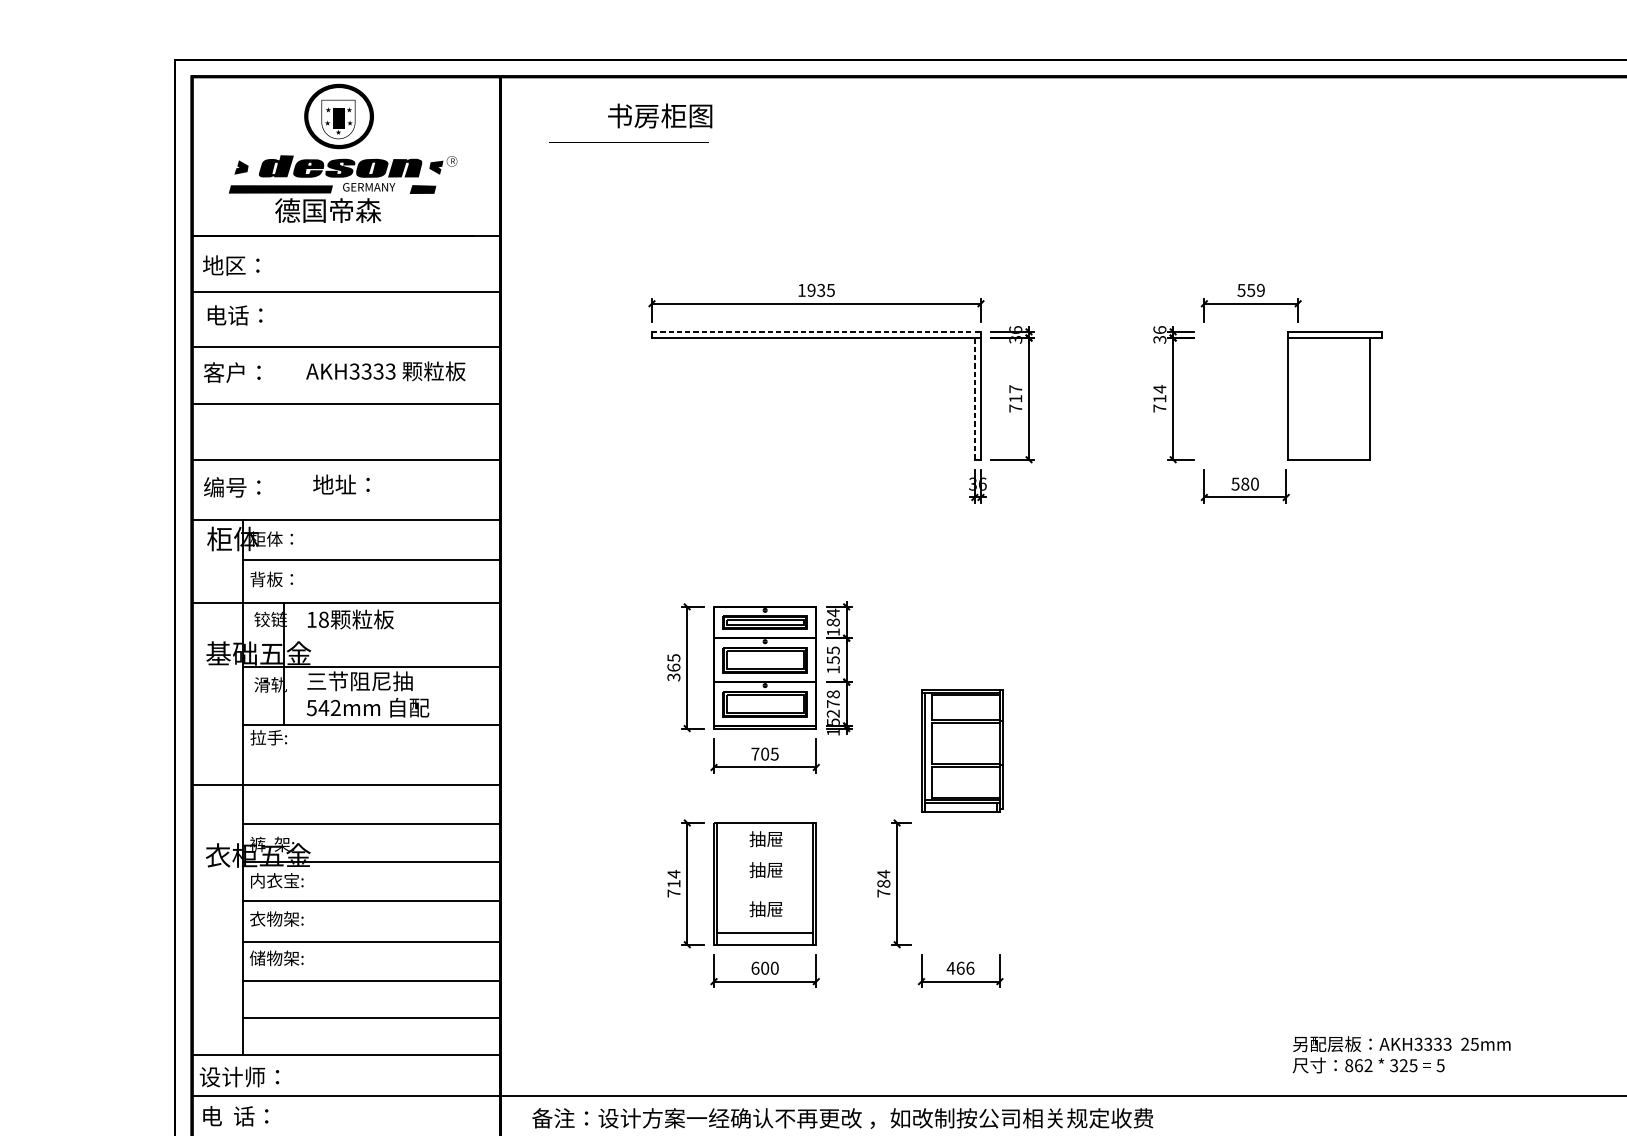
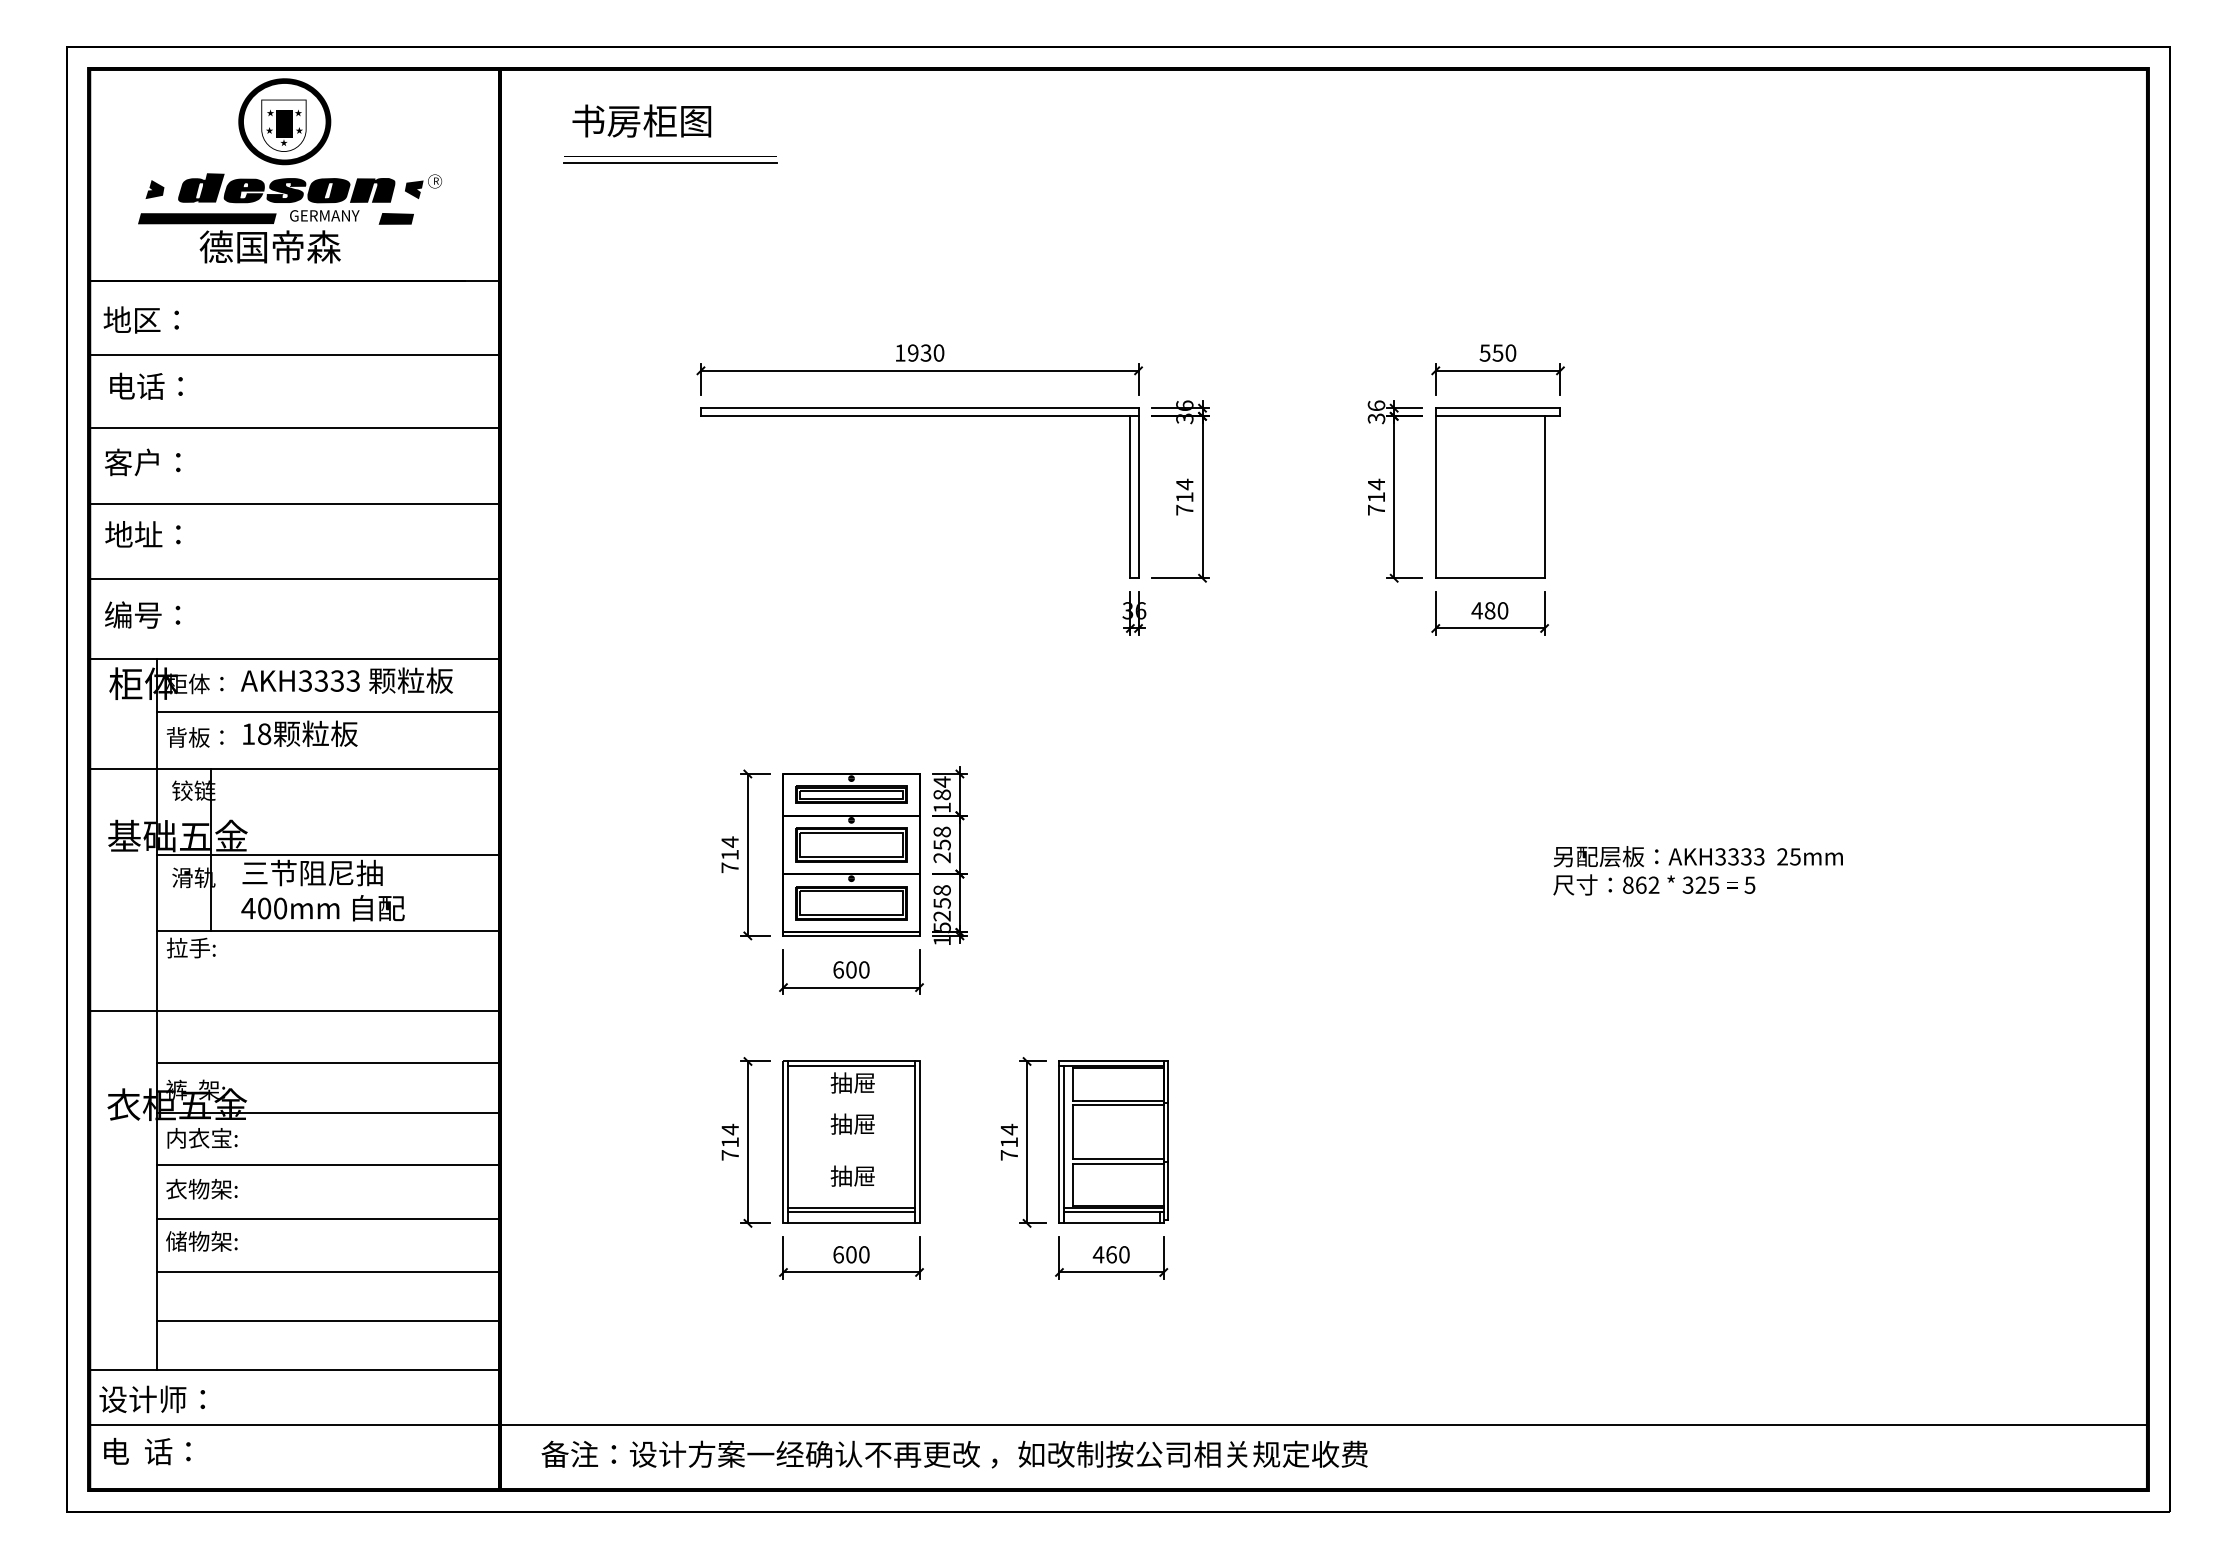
text: (659, 115) -> (641, 120), moved
line: (629, 147) -> (670, 163), added
text: (830, 289) -> (938, 352), 1935 -> 1930
text: (1260, 289) -> (1510, 352), 559 -> 550
line: (816, 332) -> (919, 408), dashed -> solid
text: (386, 371) -> (347, 680), moved
text: (1015, 389) -> (1184, 484), 717 -> 714
part: (1334, 395) -> (1497, 492), moved
line: (974, 399) -> (1130, 497), dashed -> solid
text: (1235, 483) -> (1476, 610), 580 -> 480
text: (341, 484) -> (142, 534), moved
text: (350, 619) -> (300, 733), moved
text: (832, 659) -> (941, 844), 155 -> 258
text: (673, 667) -> (729, 854), 365 -> 714
text: (832, 704) -> (941, 903), 278 -> 258
text: (323, 707) -> (264, 908), 542mm -> 400mm
part: (962, 750) -> (1113, 1141), moved
text: (765, 753) -> (851, 969), 705 -> 600
line: (765, 826) -> (851, 1065), added
text: (883, 883) -> (1009, 1142), 784 -> 714
line: (765, 936) -> (851, 1212), added
text: (970, 968) -> (1124, 1254), 466 -> 460
text: (1401, 1054) -> (1697, 870), moved

